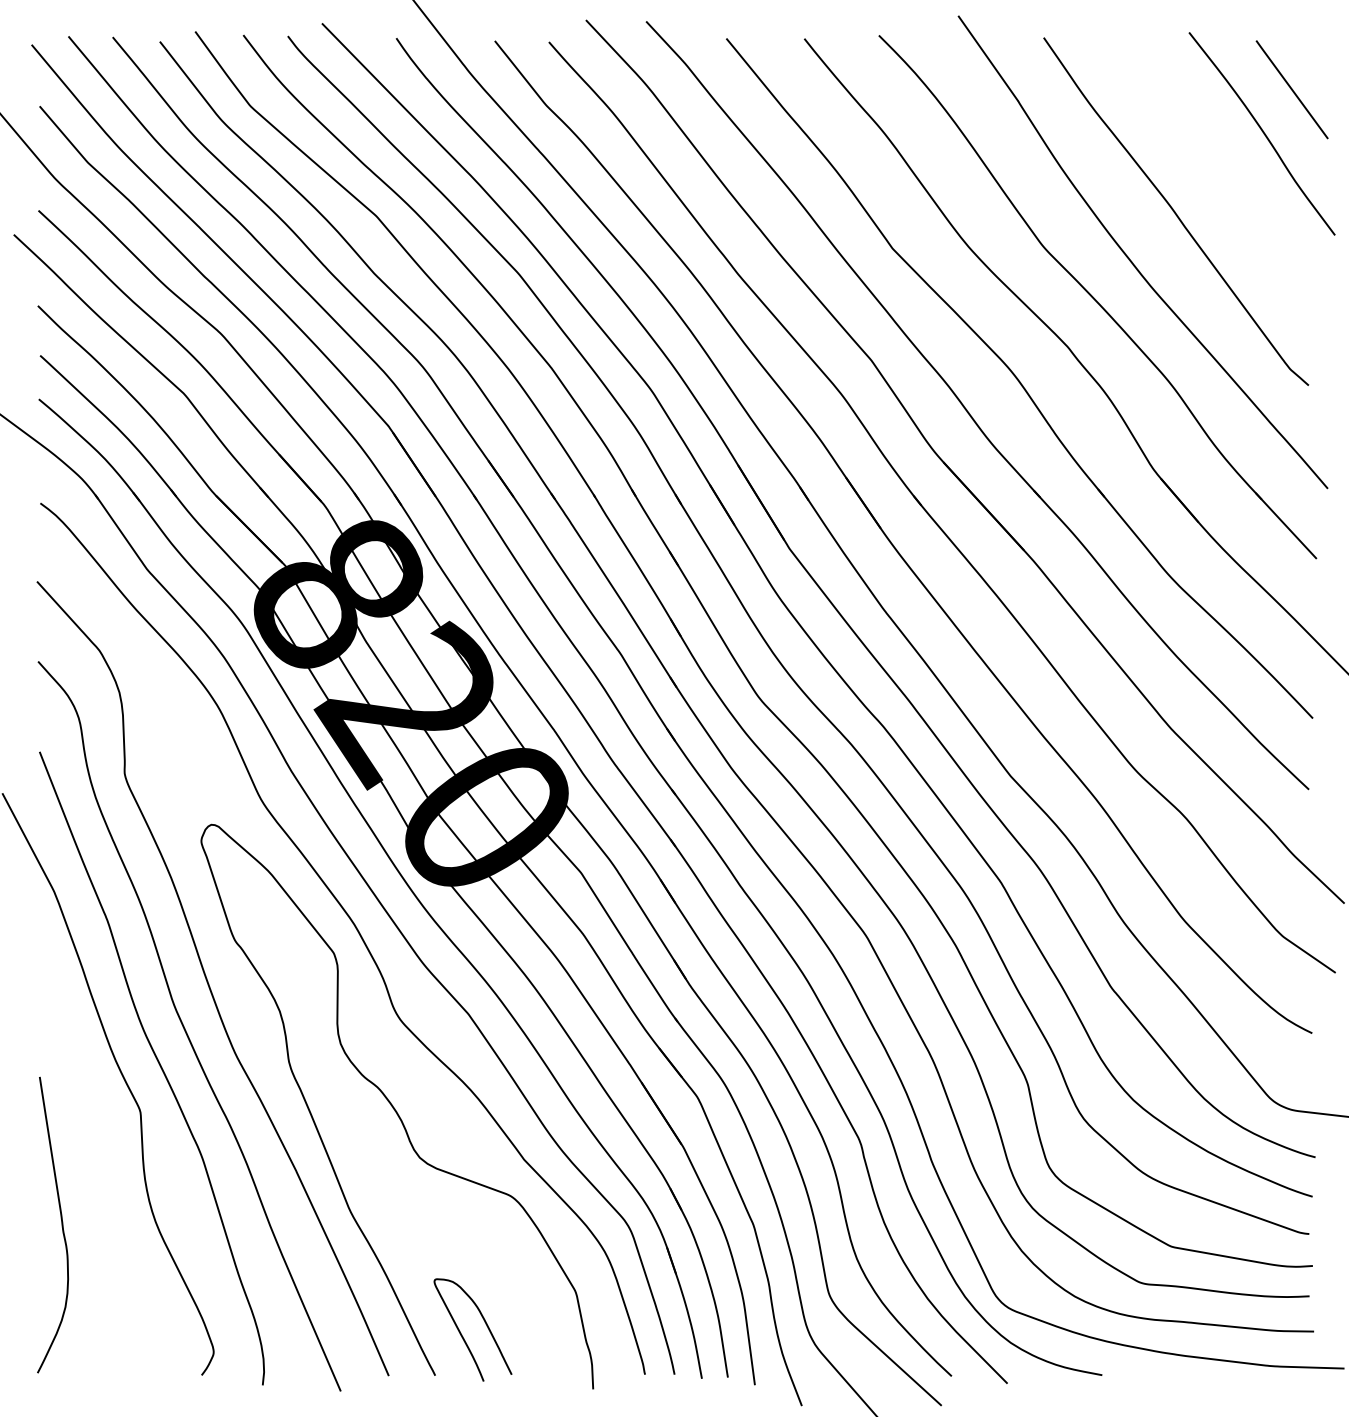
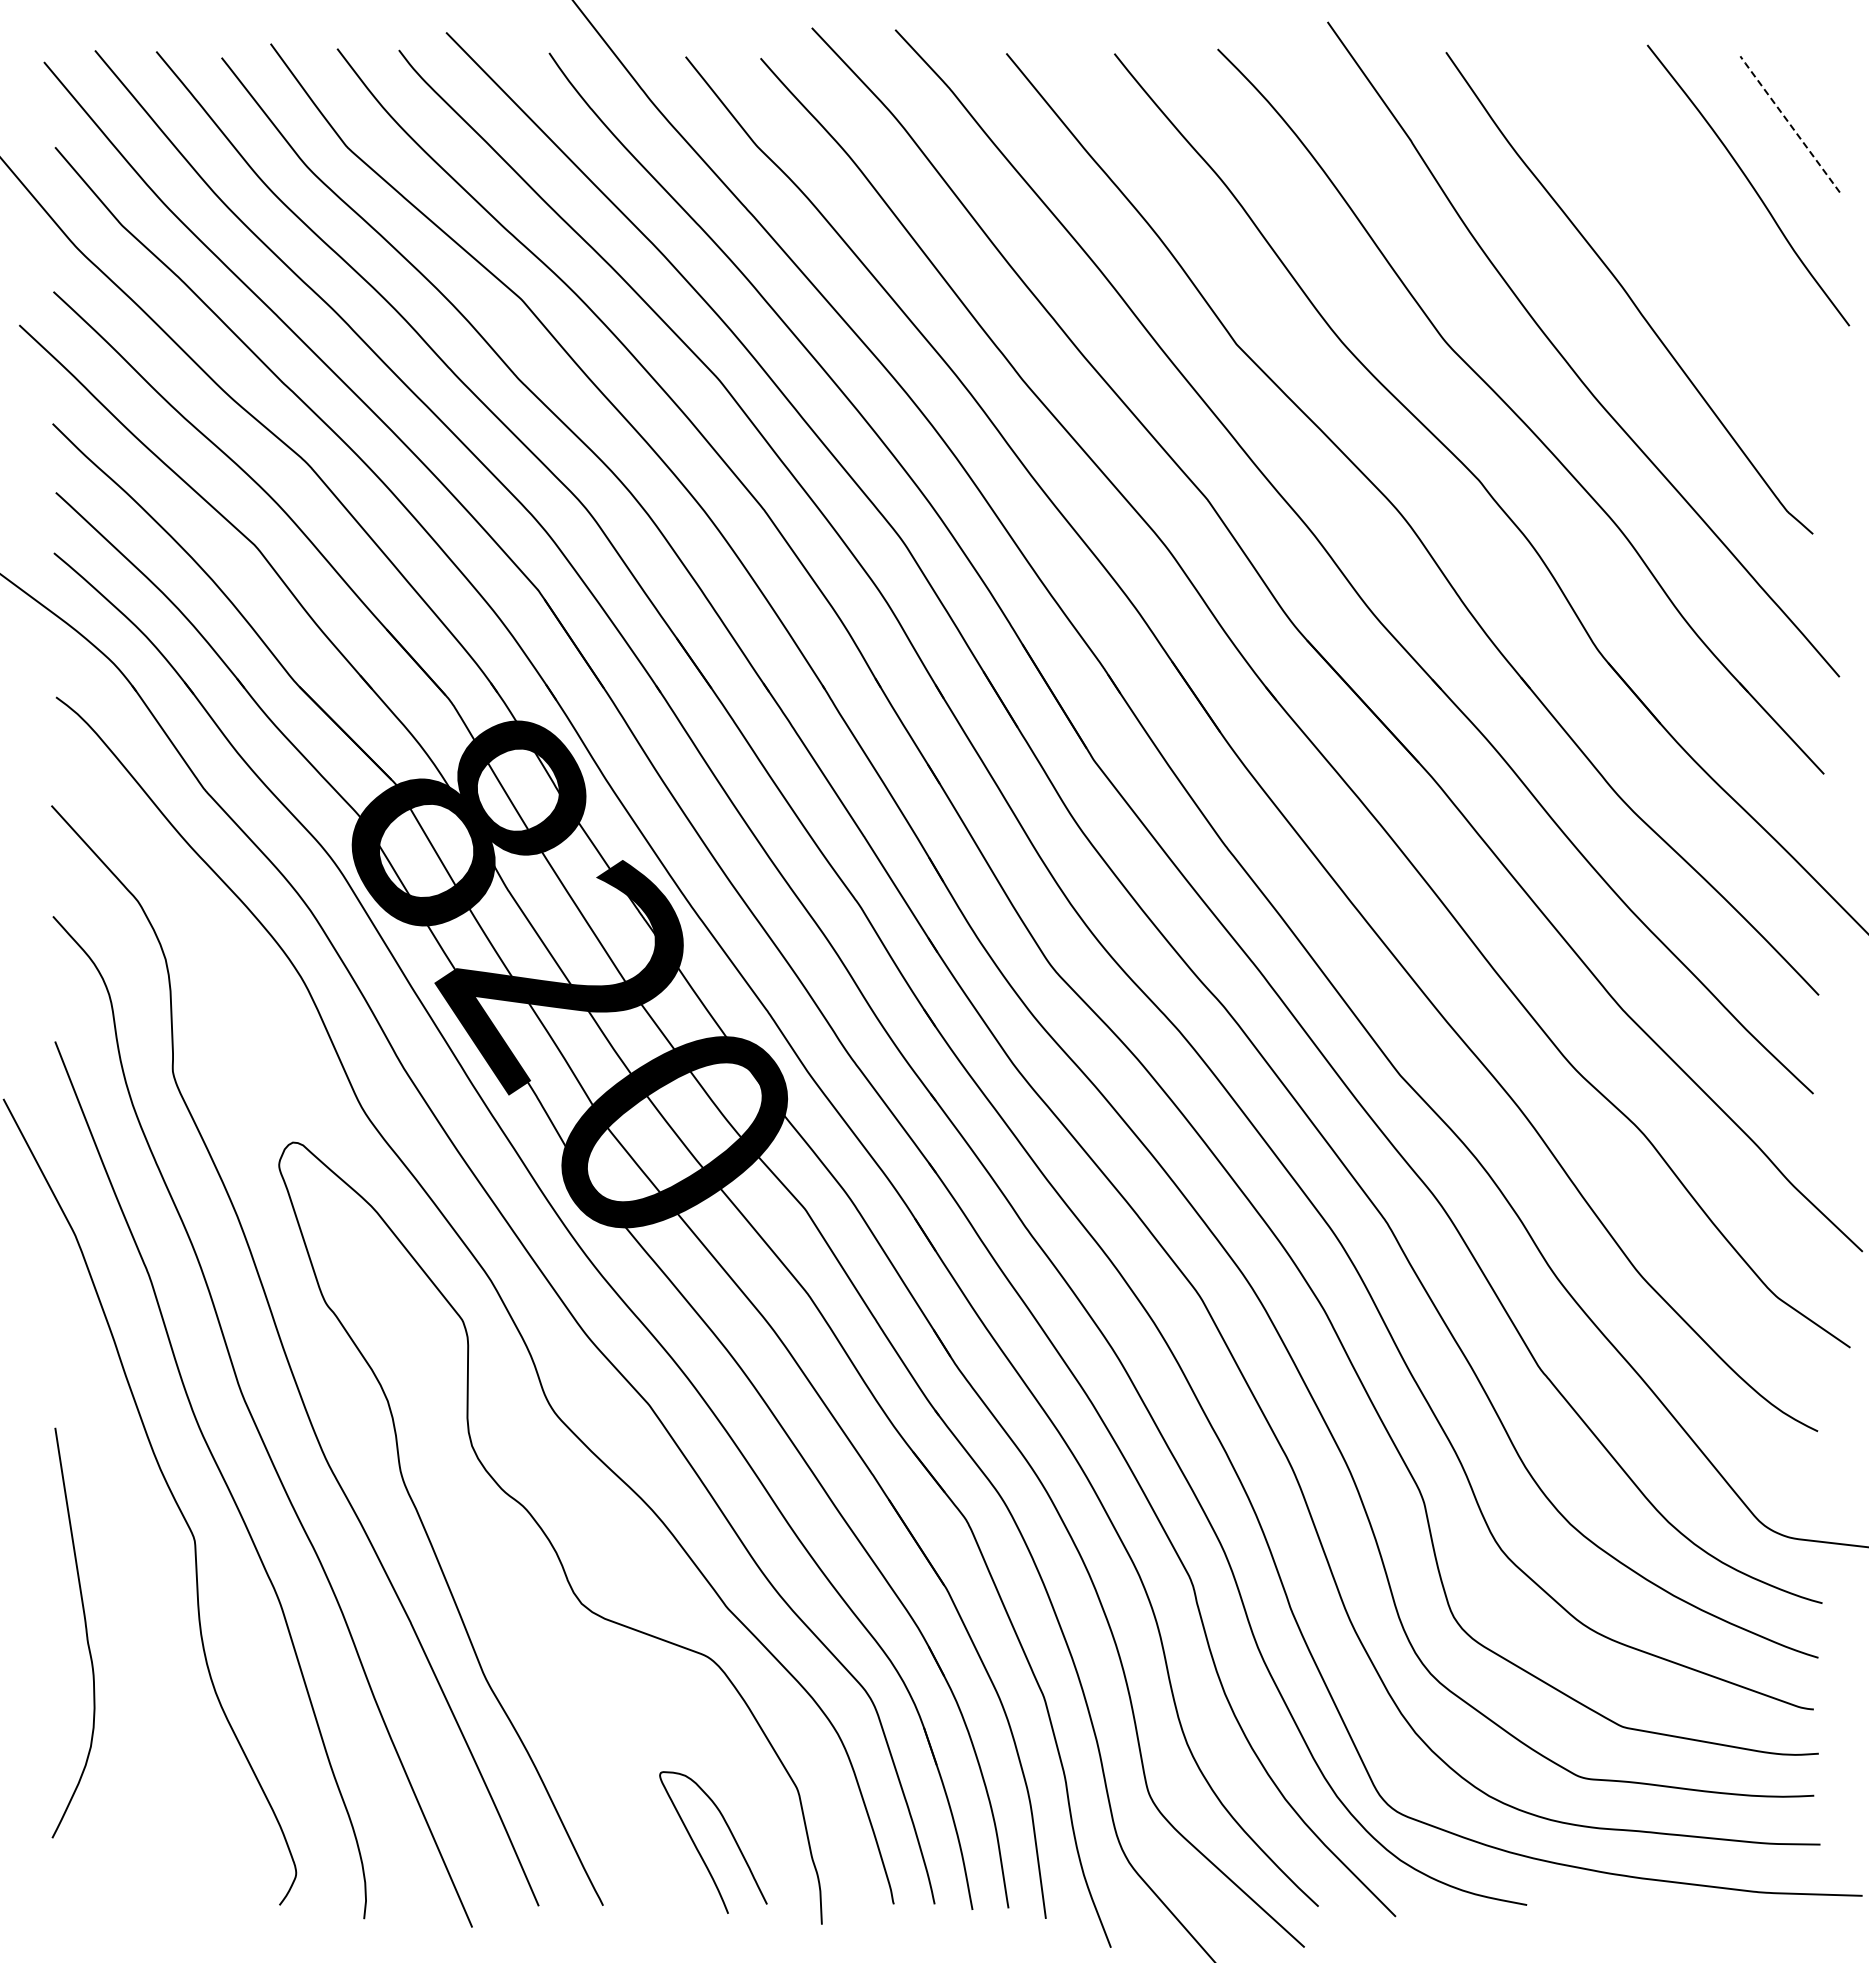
line: (1291, 89) -> (1789, 123), solid -> dashed
curve: (61, 1224) -> (85, 1632), moved
curve: (462, 1335) -> (698, 1849), moved

